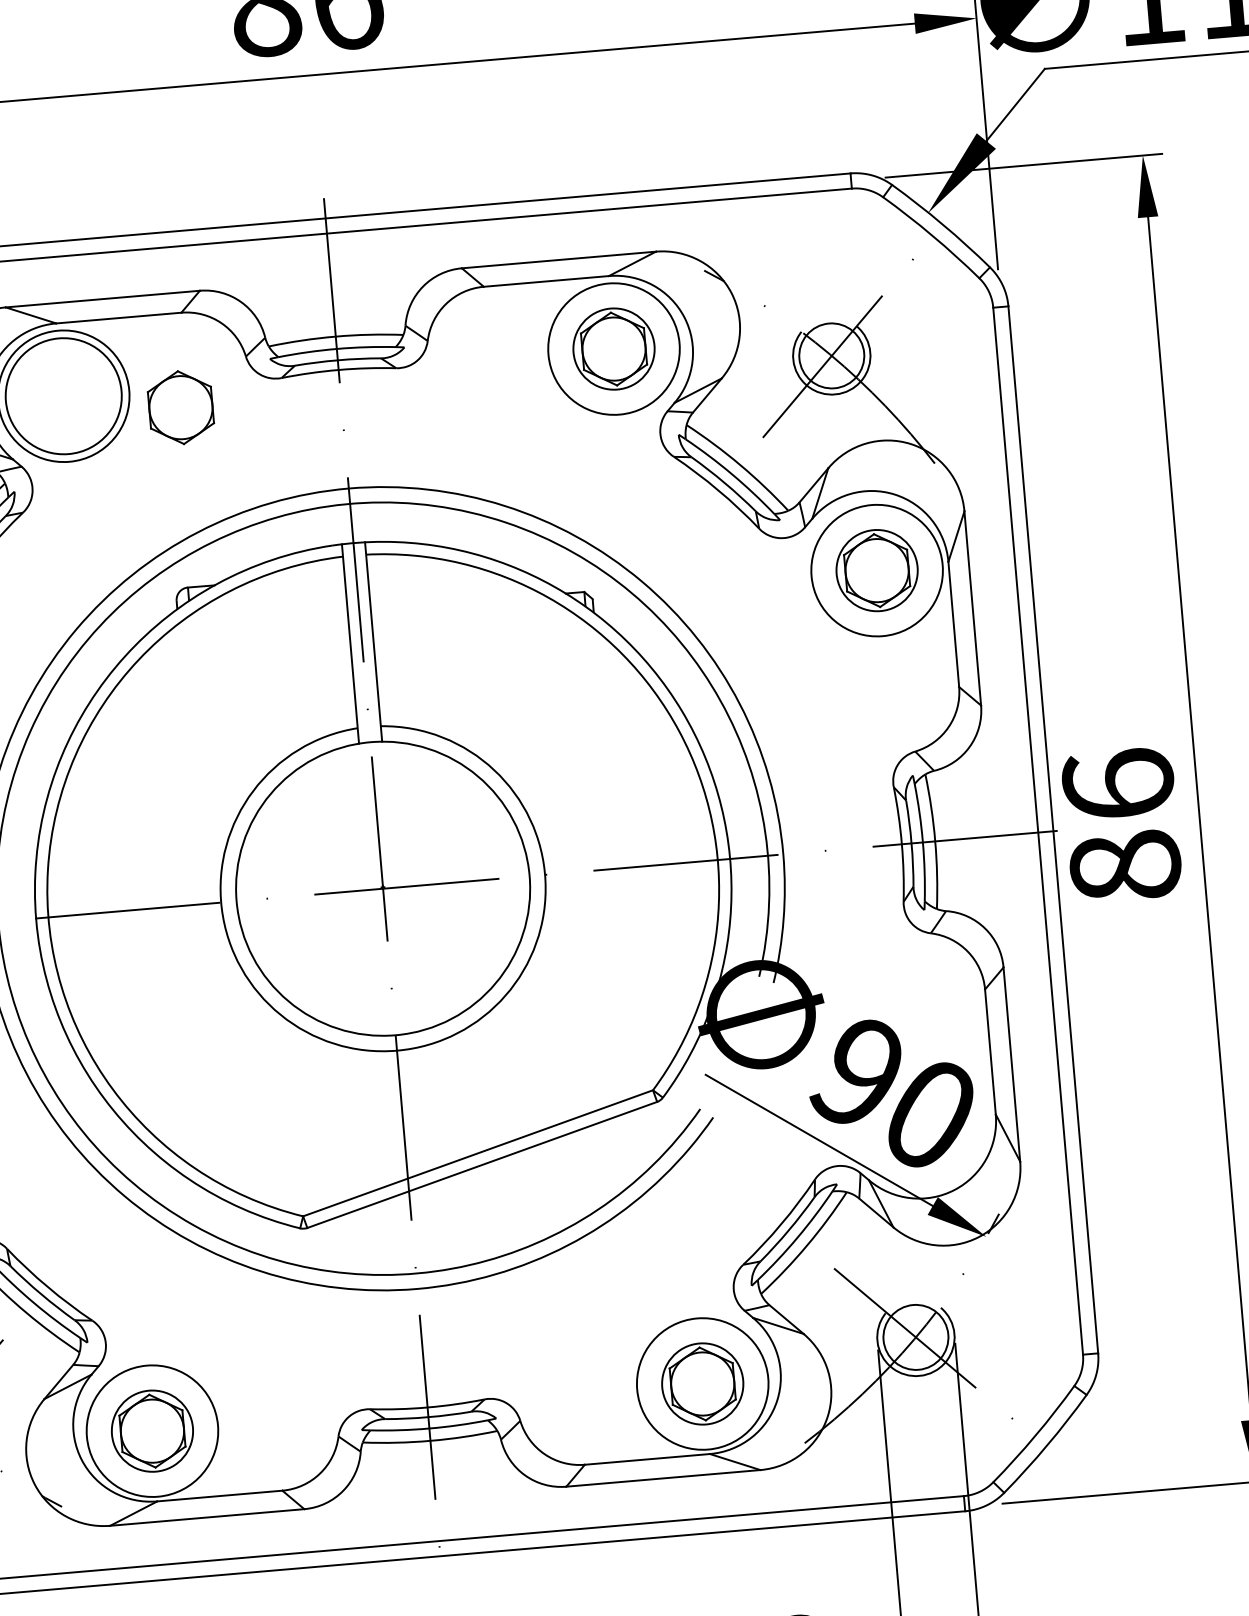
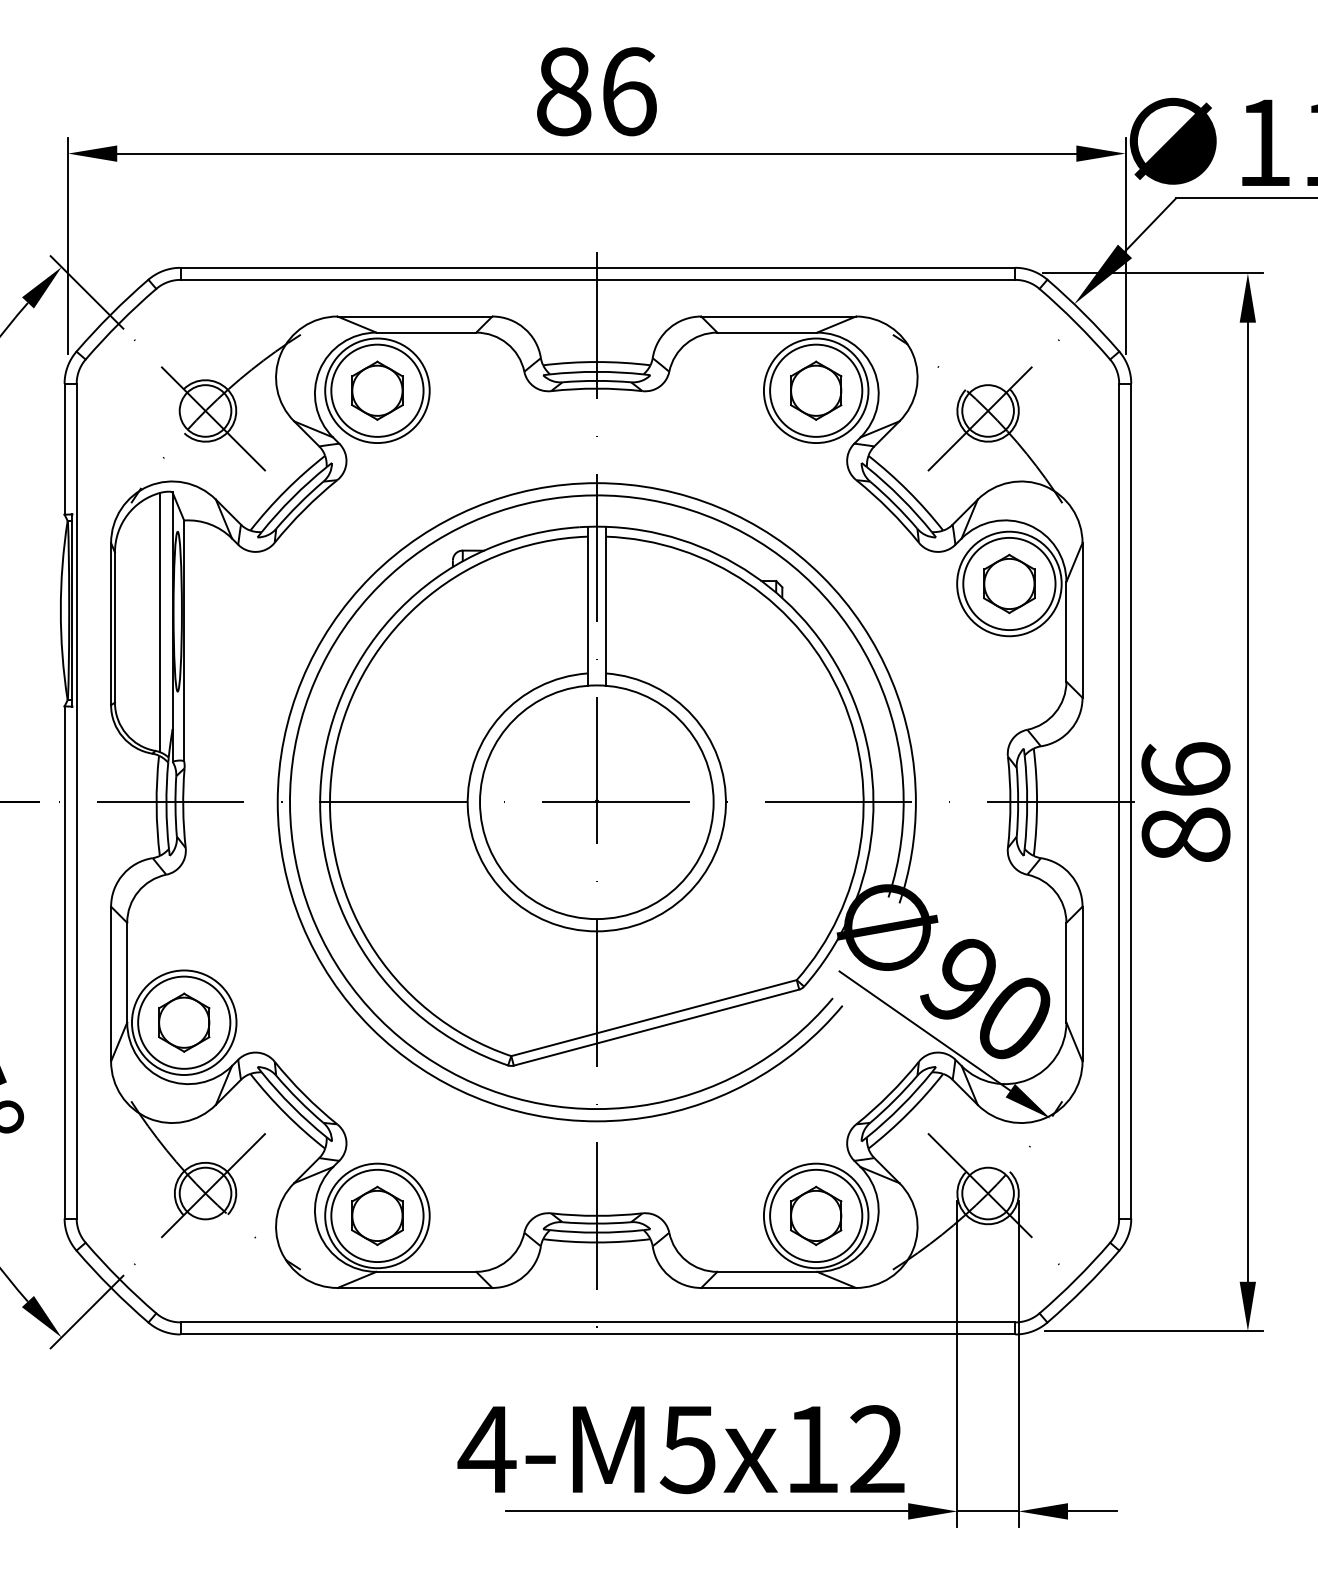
circle: (614, 348) -> (816, 390), size x1.43
part: (180, 407) -> (377, 390), moved
circle: (877, 570) -> (1009, 583), size x1.43
circle: (703, 1383) -> (816, 1215), size x1.43
circle: (152, 1430) -> (377, 1215), size x1.43

